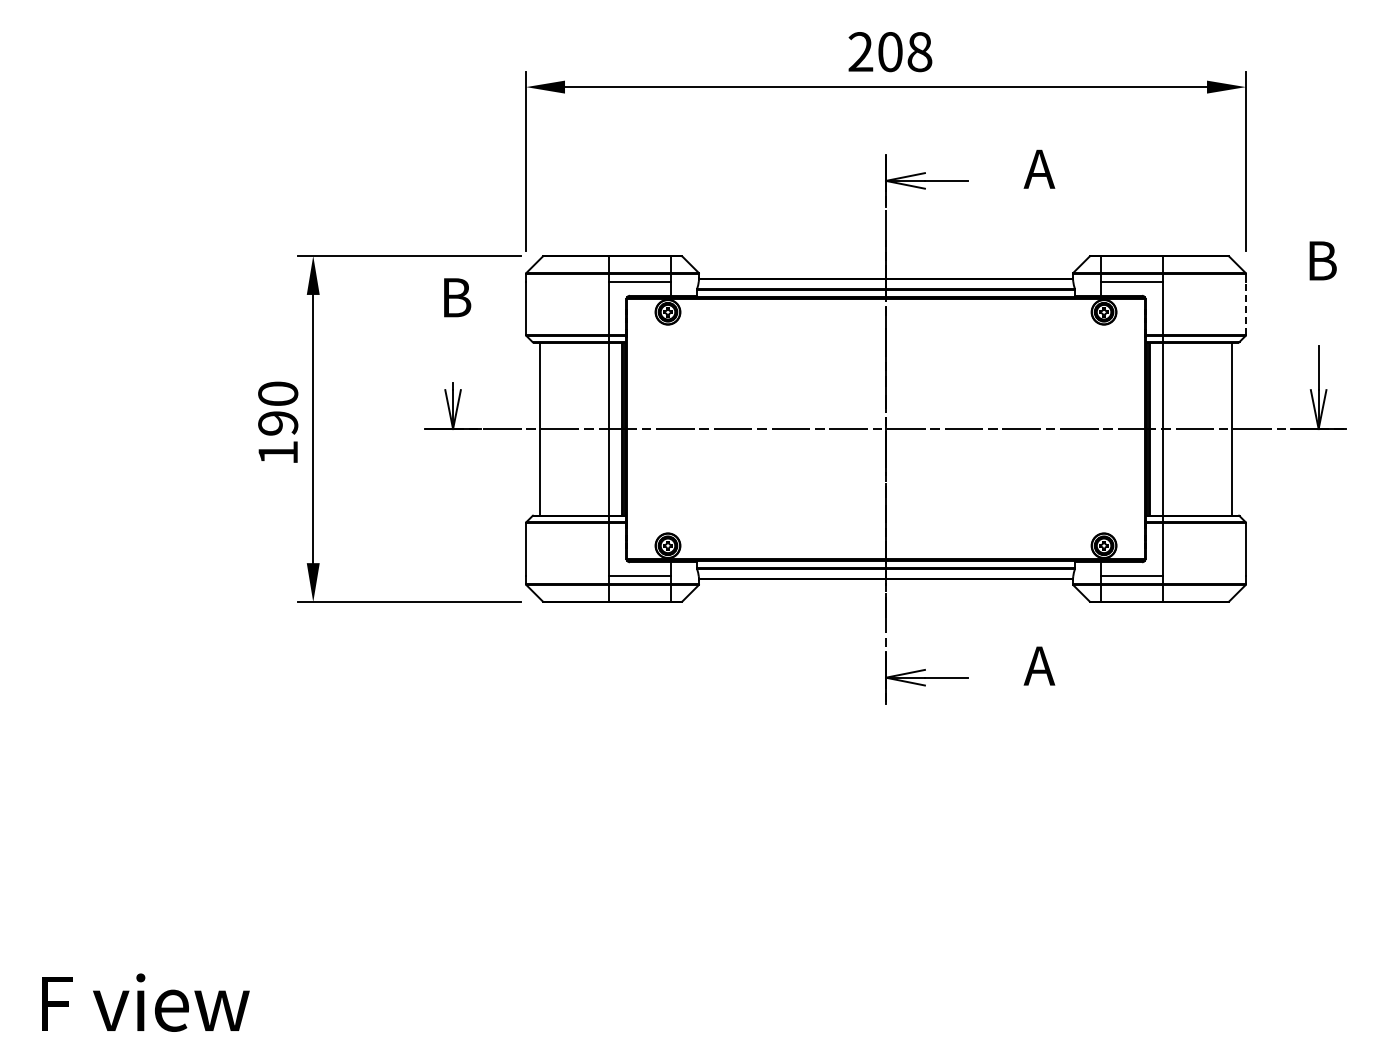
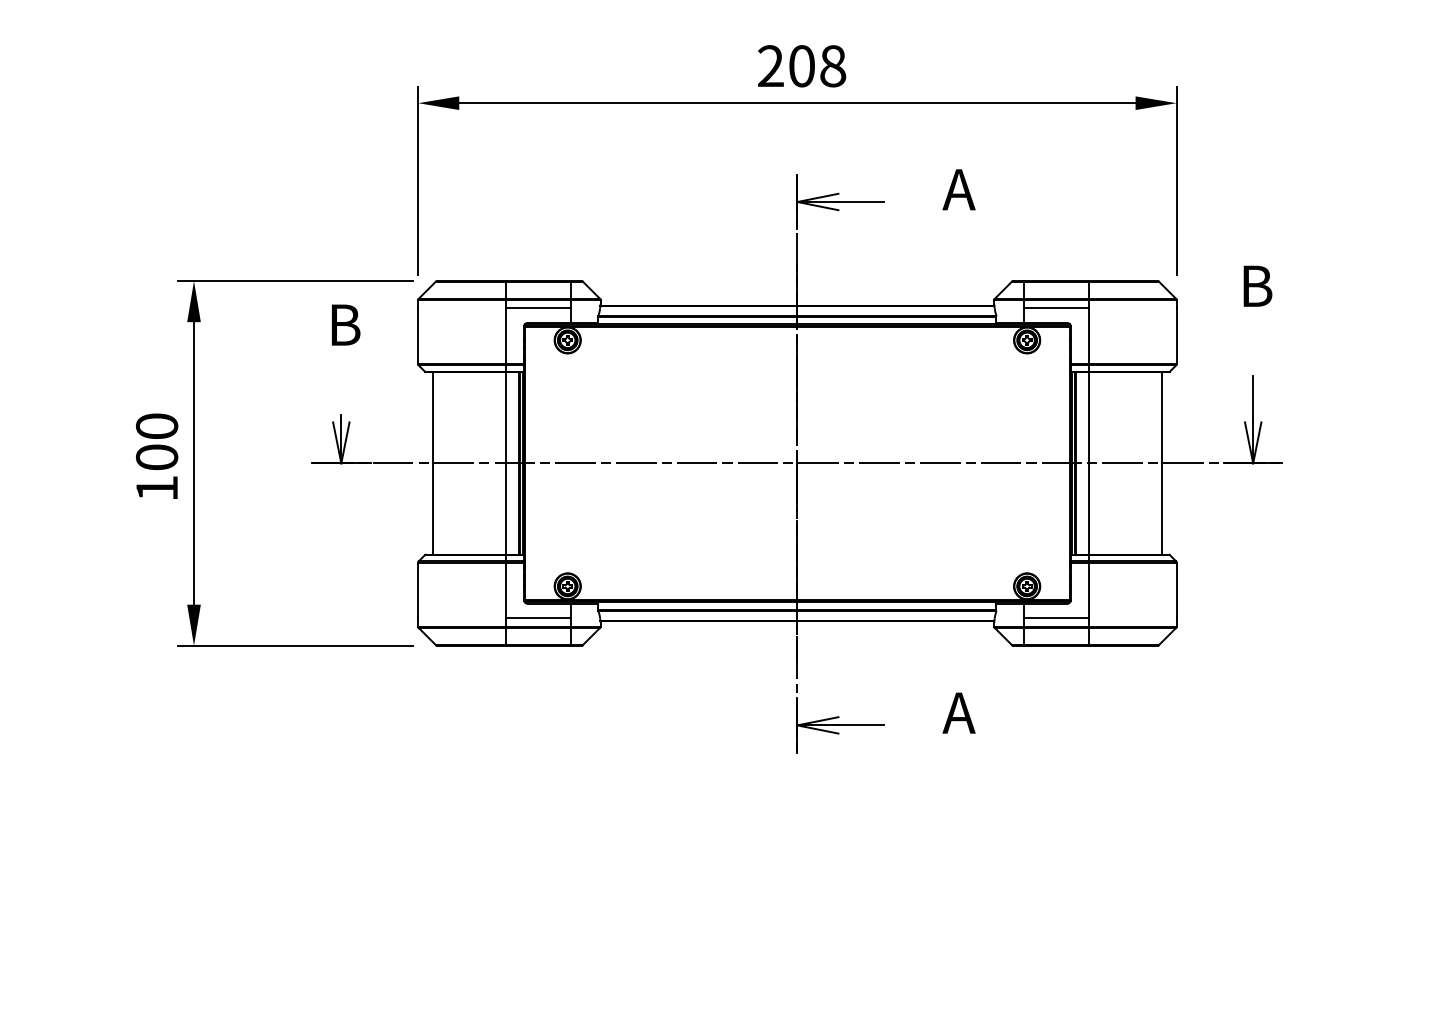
line: (1245, 307) -> (1176, 335), dashed -> solid
text: (278, 423) -> (157, 457), 190 -> 100

